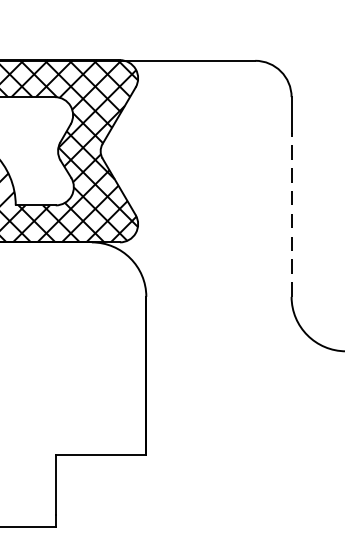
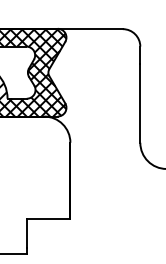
line: (291, 213) -> (140, 102), dashed -> solid

